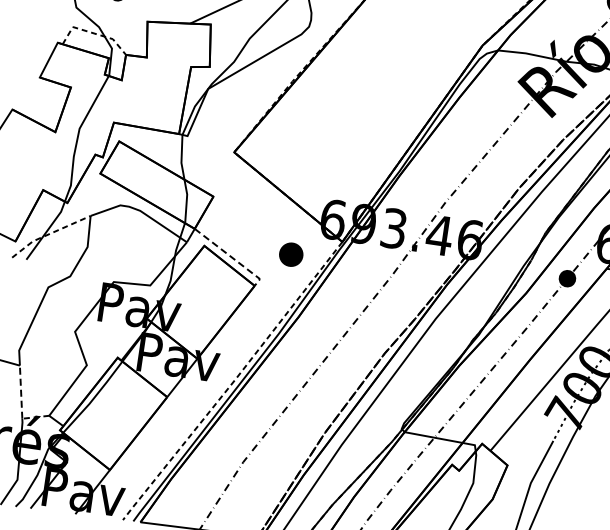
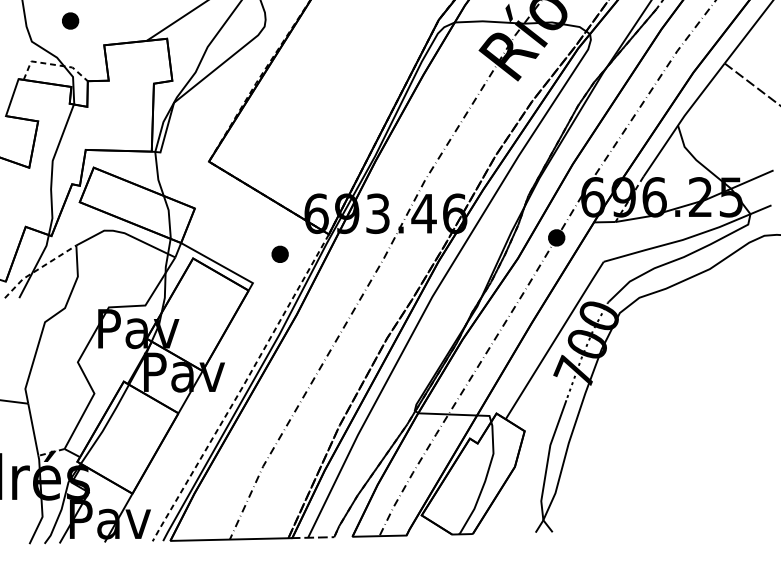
part: (290, 253) -> (279, 253), size x0.71
line: (231, 257) -> (221, 265), dashed -> solid
line: (21, 391) -> (33, 429), dashed -> solid

